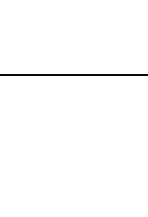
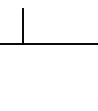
line: (35, 40) -> (22, 26), added

